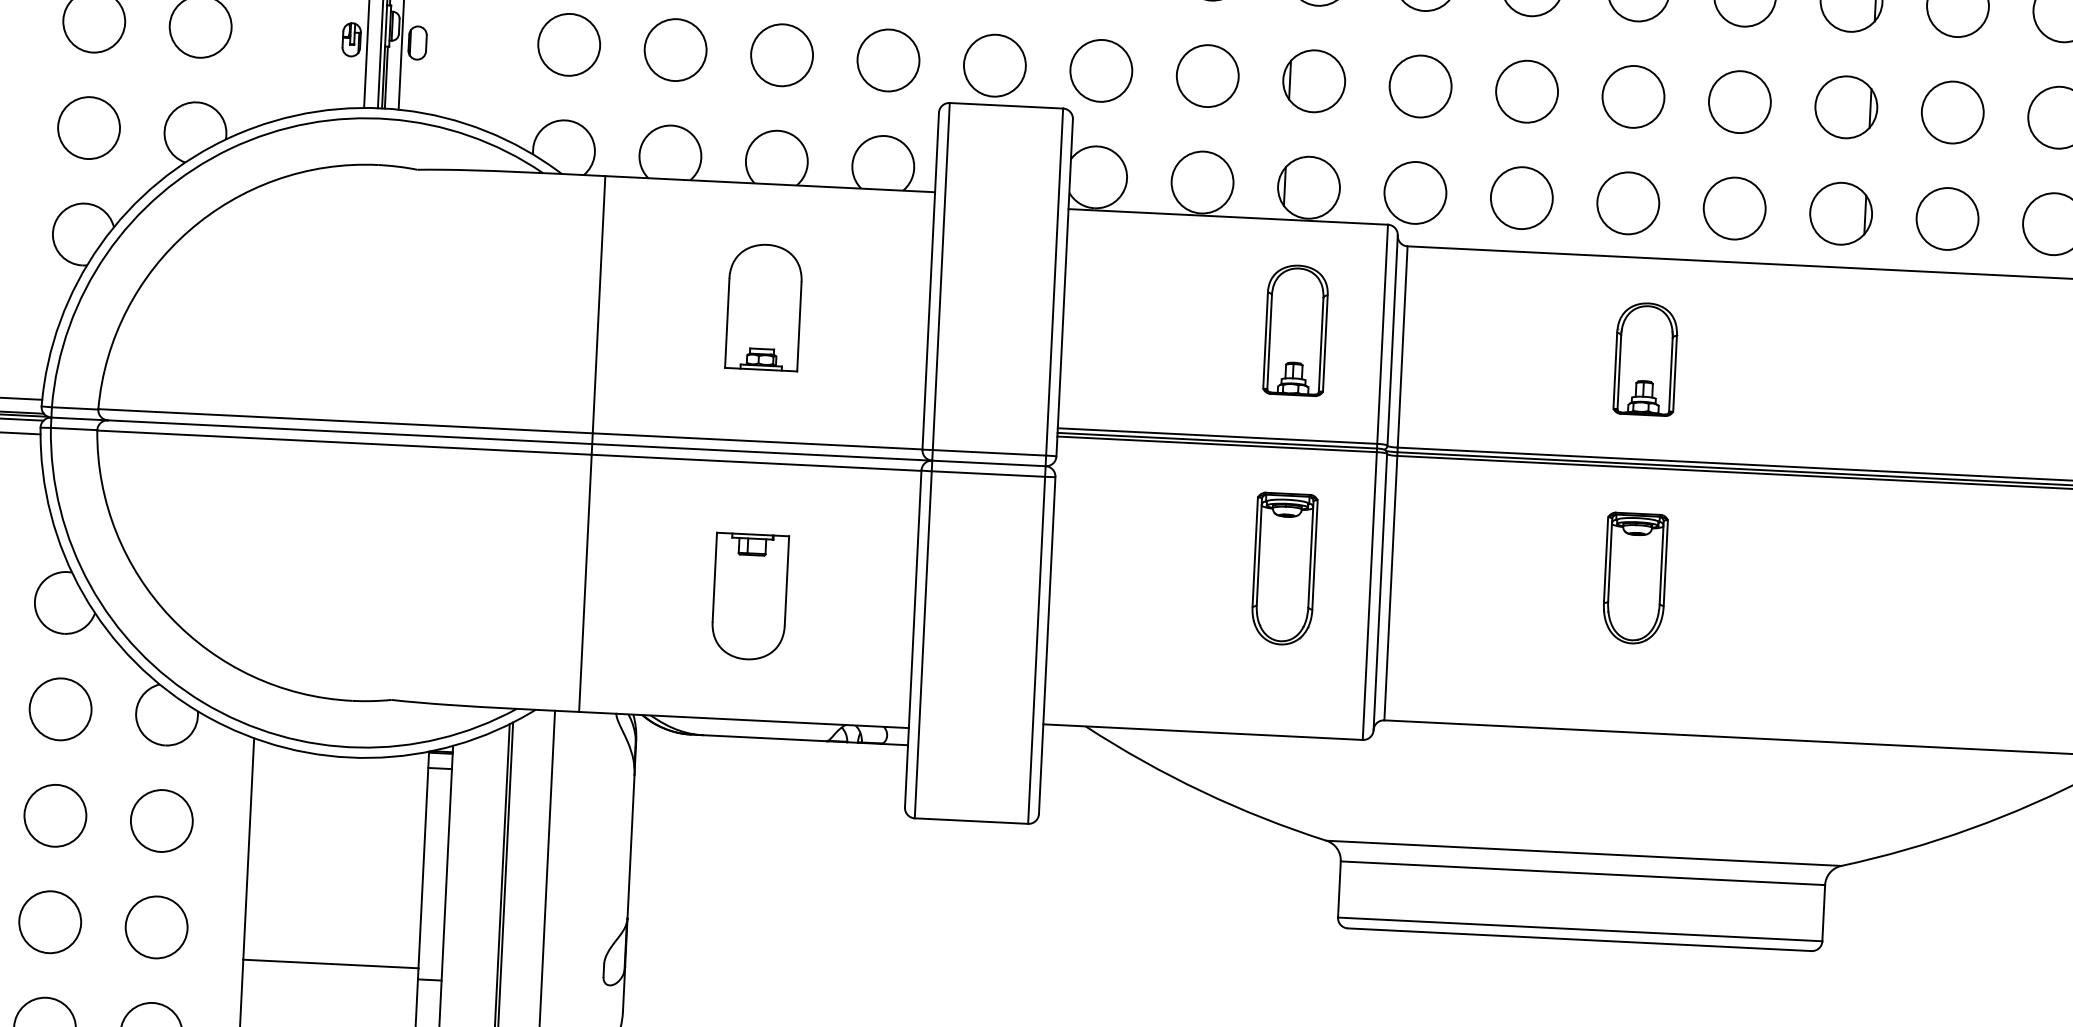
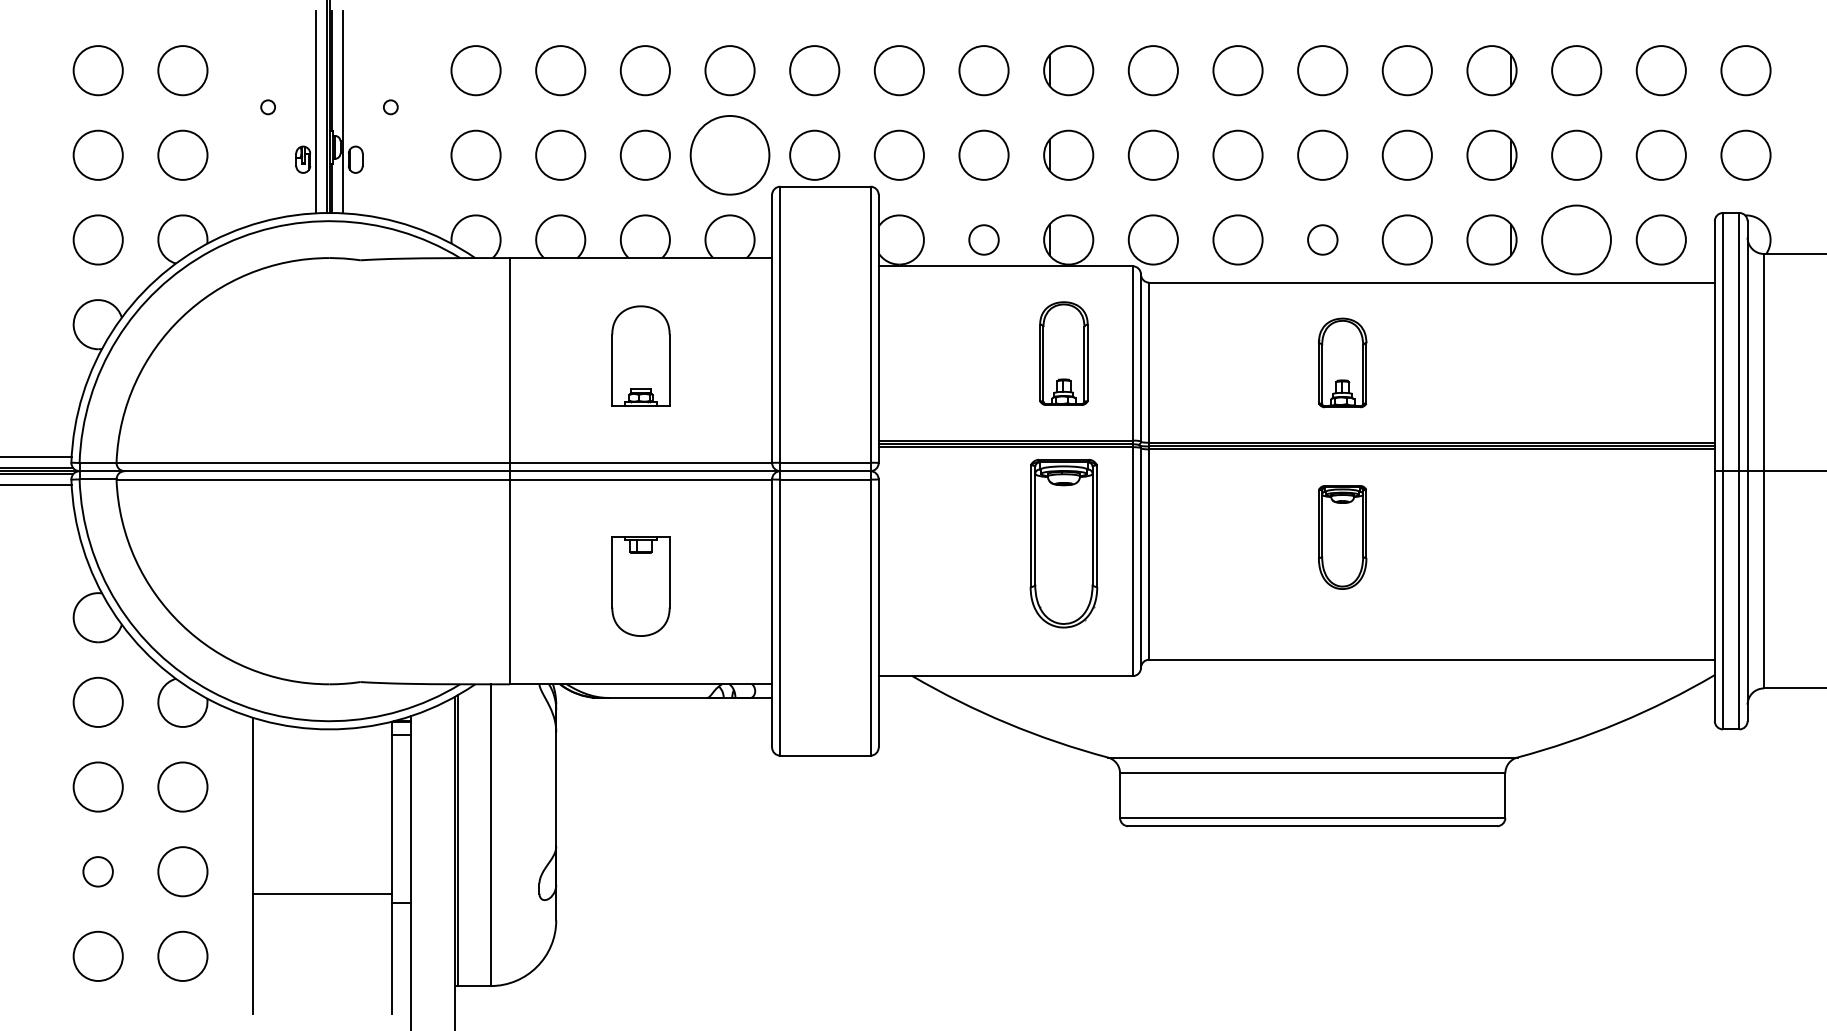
circle: (887, 59) -> (729, 154), size x1.6
circle: (1201, 181) -> (983, 239), size x0.6
circle: (1628, 202) -> (1322, 239), size x0.6
circle: (1947, 218) -> (1576, 239), size x1.4
part: (1283, 568) -> (1063, 543), size x1.4
circle: (49, 921) -> (97, 871), size x0.6

